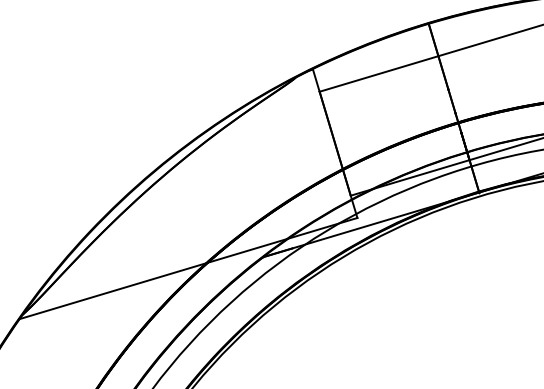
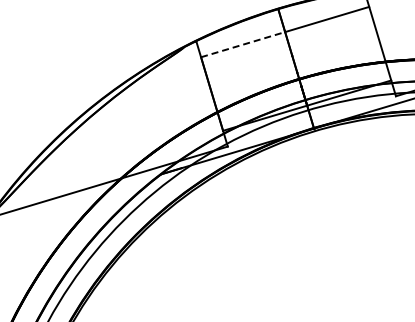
line: (379, 73) -> (243, 44), solid -> dashed

